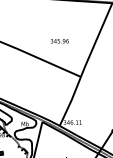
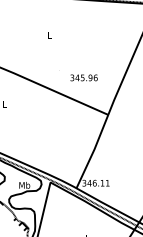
text: (59, 41) -> (83, 78), moved

